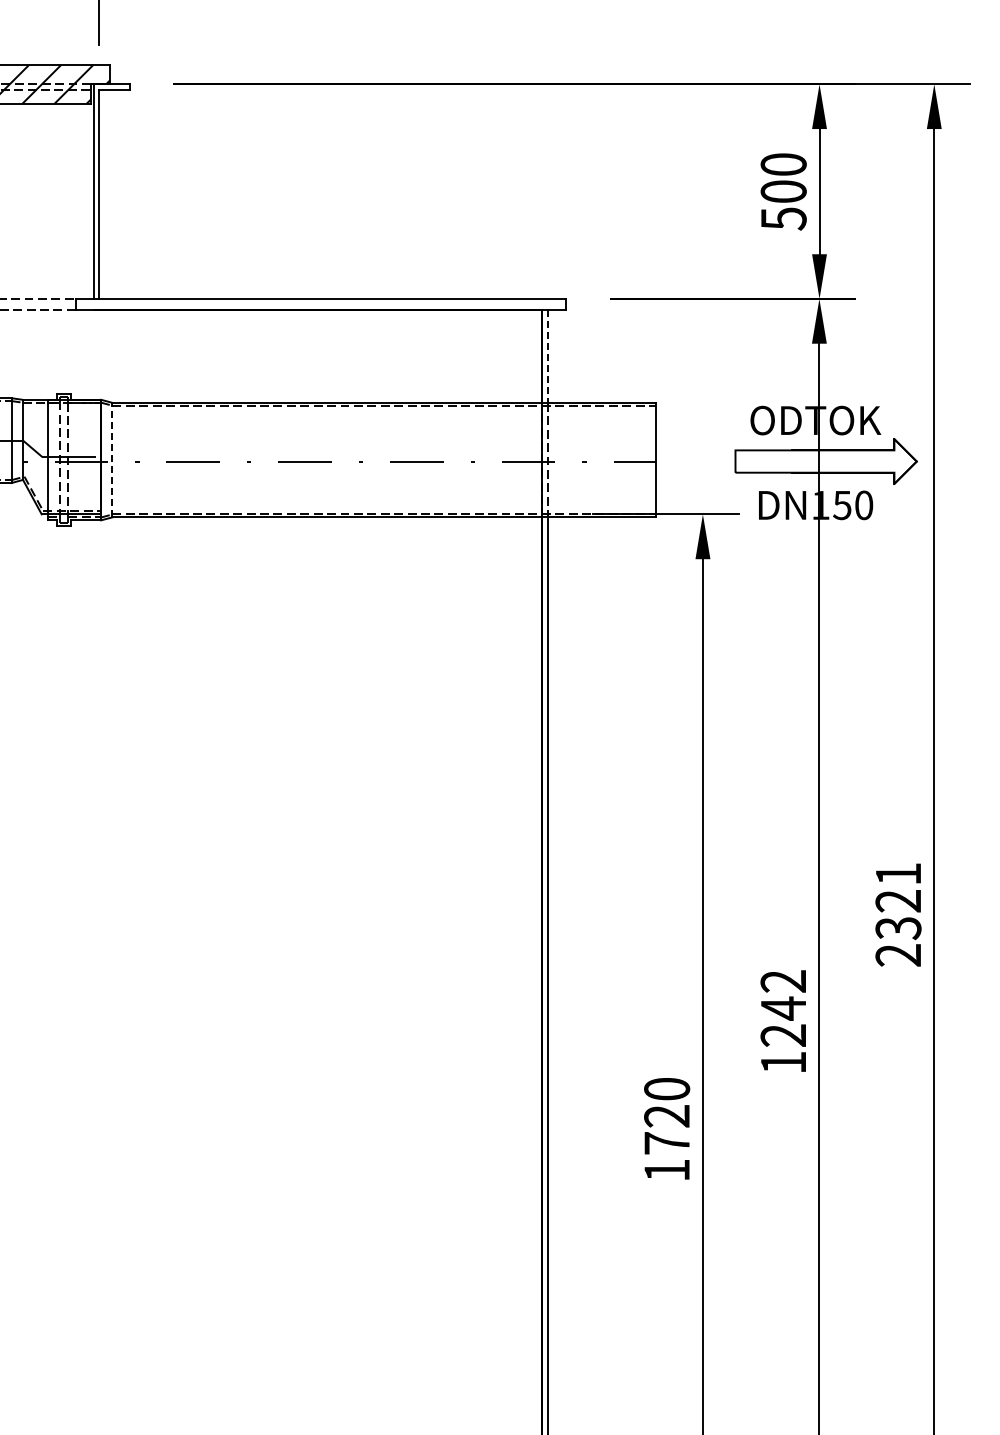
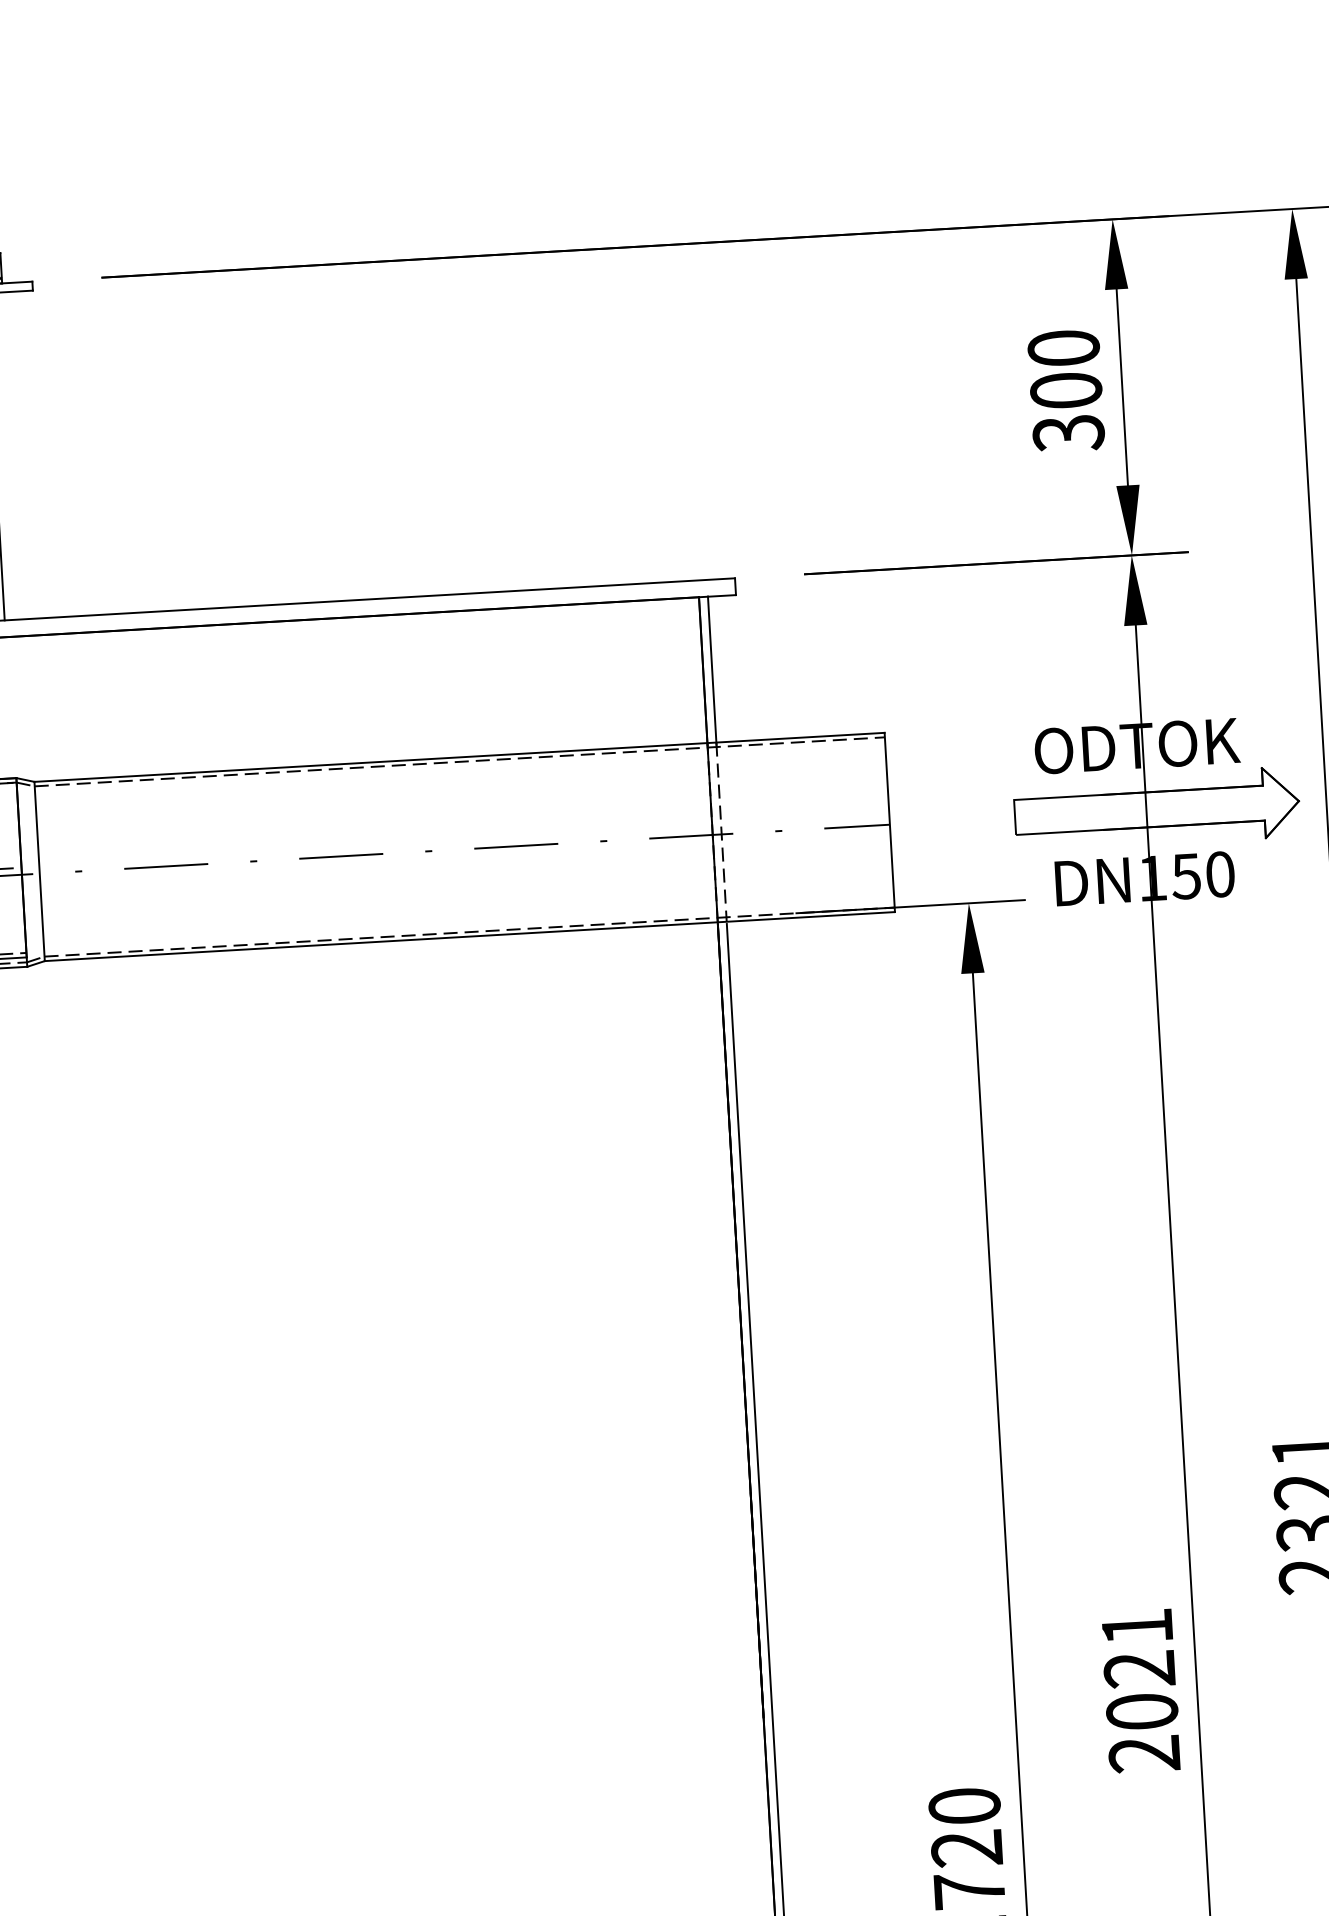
text: (783, 218) -> (1068, 432), 500 -> 300
line: (548, 357) -> (712, 671), dashed -> solid
line: (112, 459) -> (39, 870), dashed -> solid
text: (783, 1021) -> (1140, 1689), 1242 -> 2021

